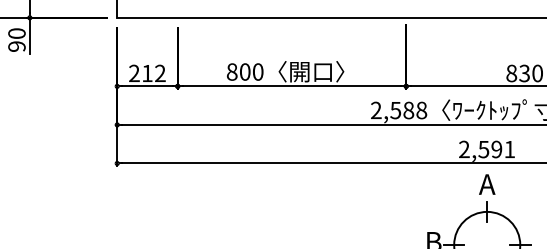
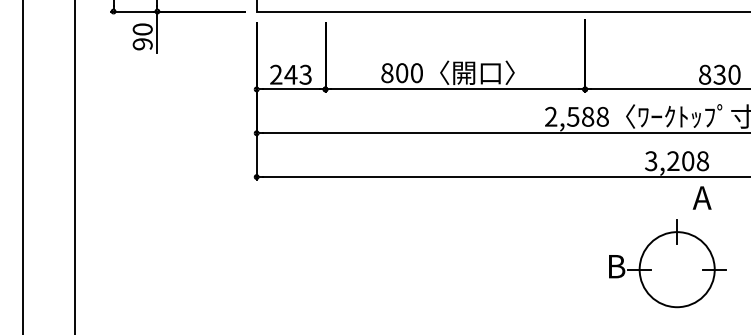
text: (153, 73) -> (297, 74), 212 -> 243
text: (487, 149) -> (677, 161), 2,591 -> 3,208
text: (486, 184) -> (701, 197), moved

